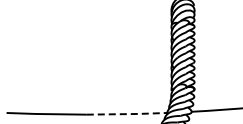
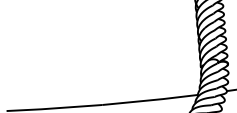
line: (127, 114) -> (150, 100), dashed -> solid

